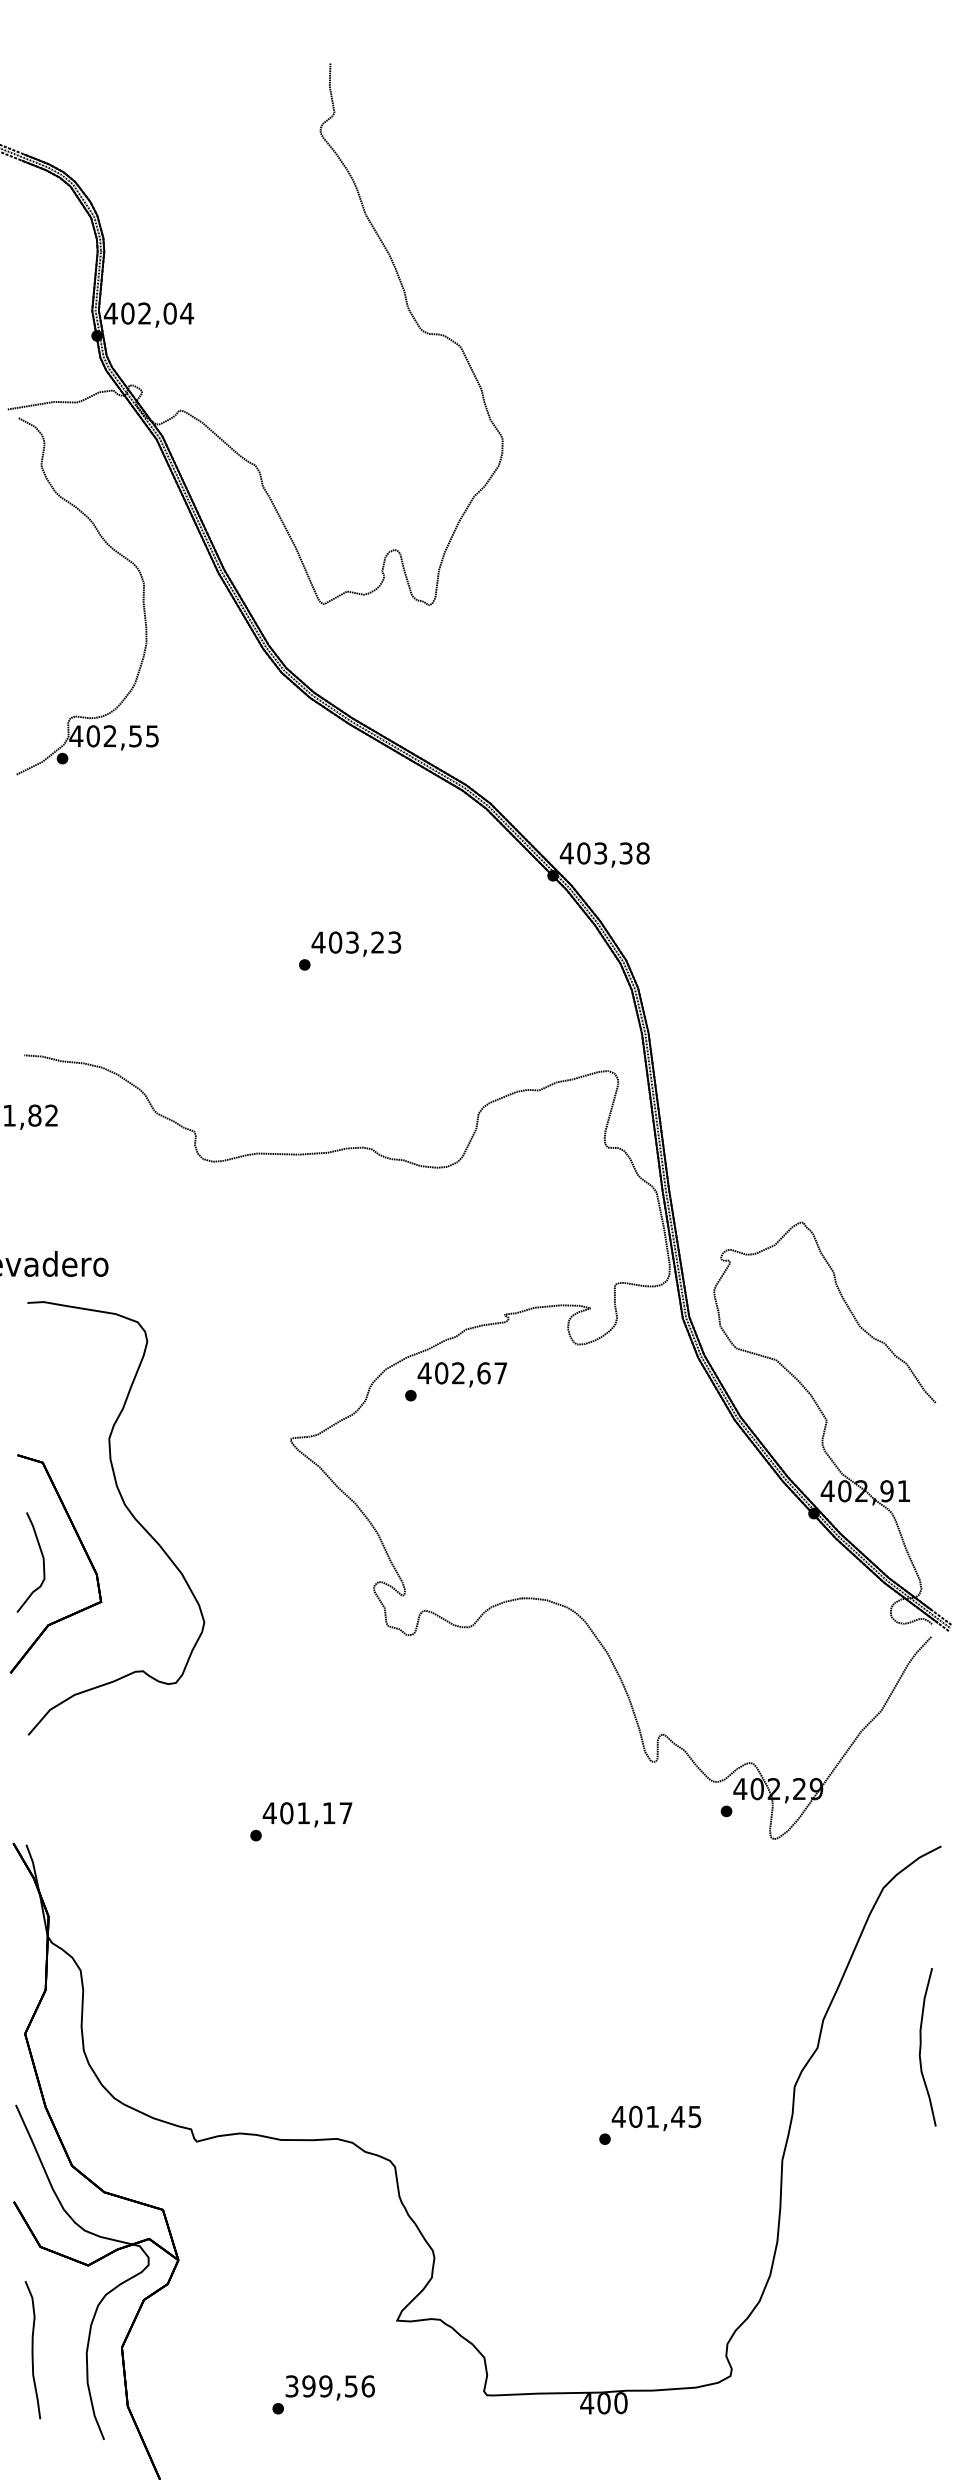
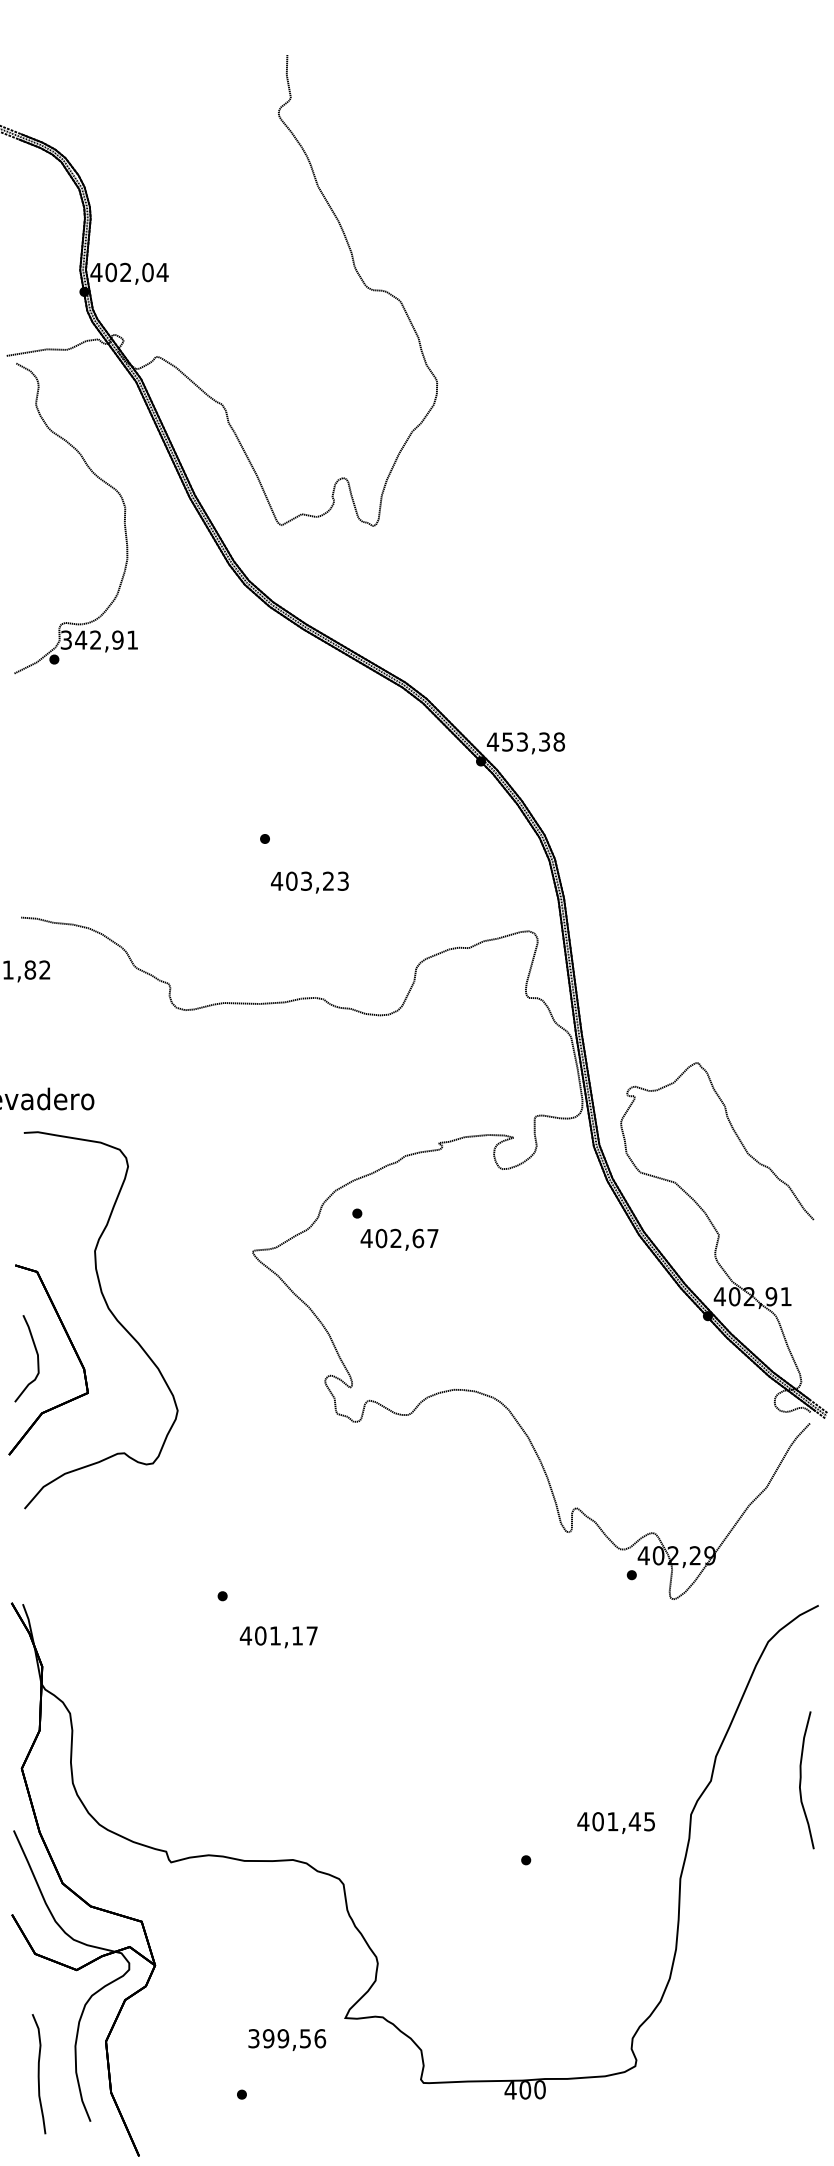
text: (113, 736) -> (98, 640), 402,55 -> 342,91
text: (583, 853) -> (507, 742), 403,38 -> 453,38
text: (356, 943) -> (310, 882), moved
text: (462, 1374) -> (399, 1239), moved
text: (307, 1814) -> (278, 1636), moved
text: (656, 2118) -> (616, 1823), moved
curve: (32, 2350) -> (38, 2074), moved
text: (329, 2387) -> (286, 2039), moved

